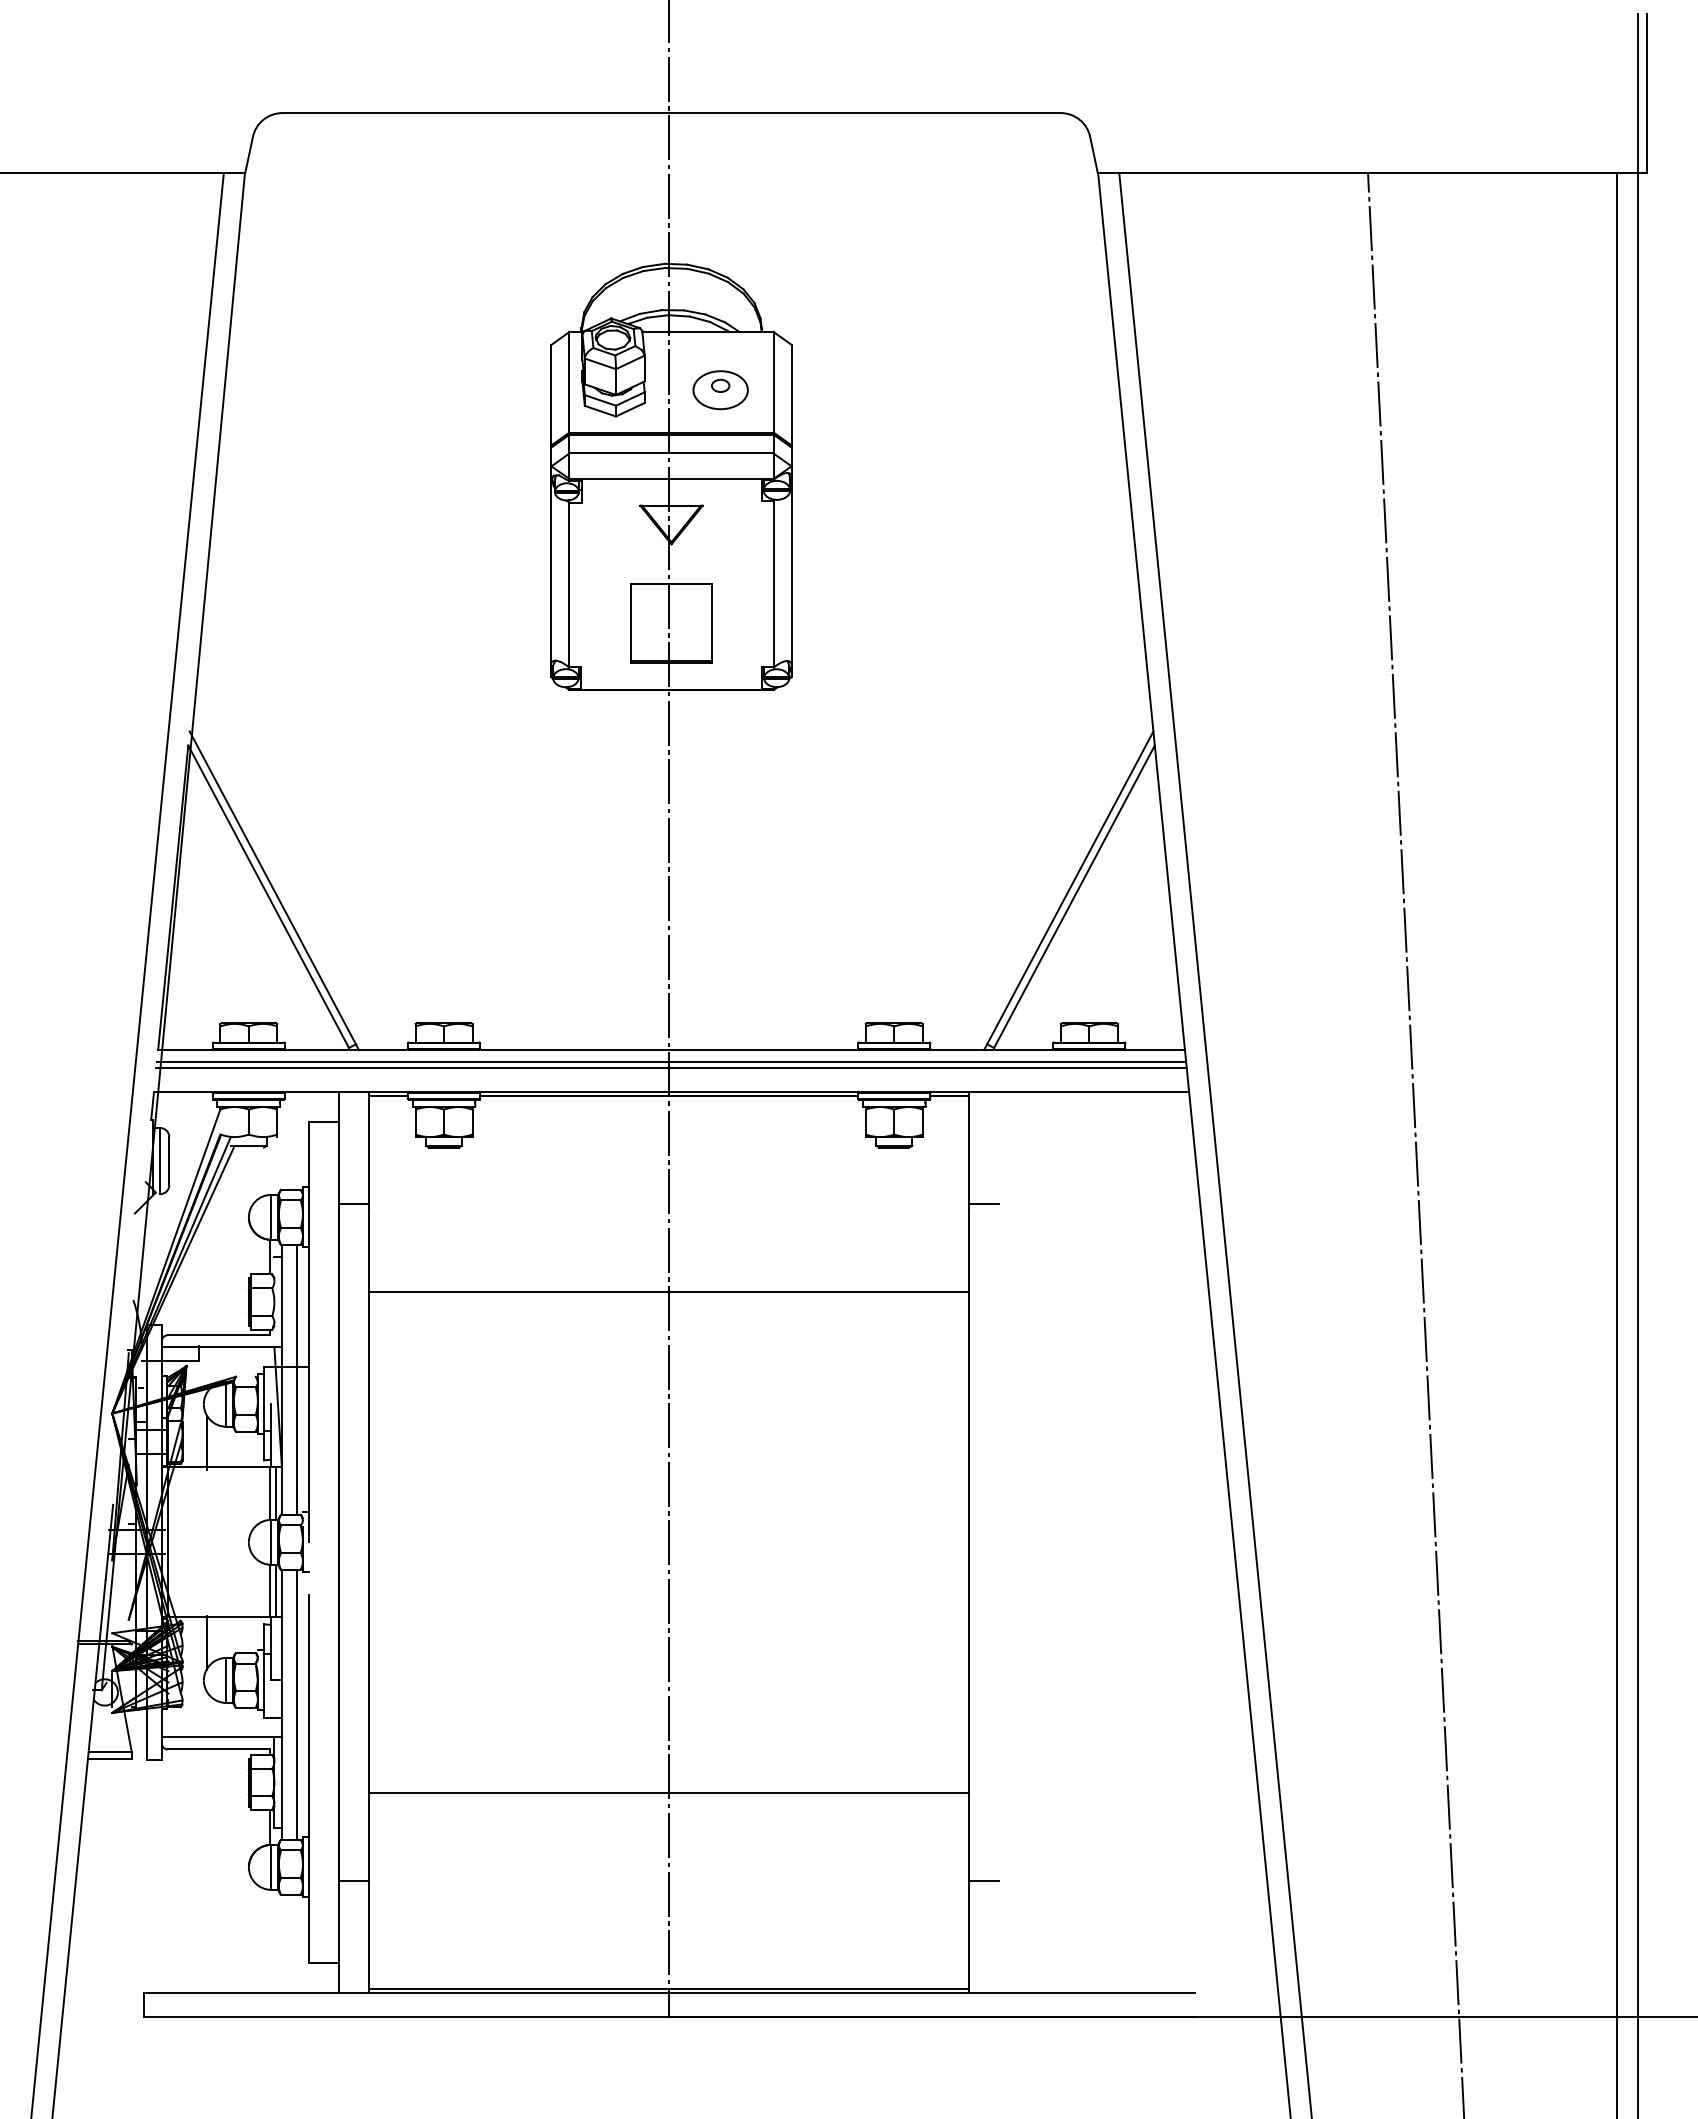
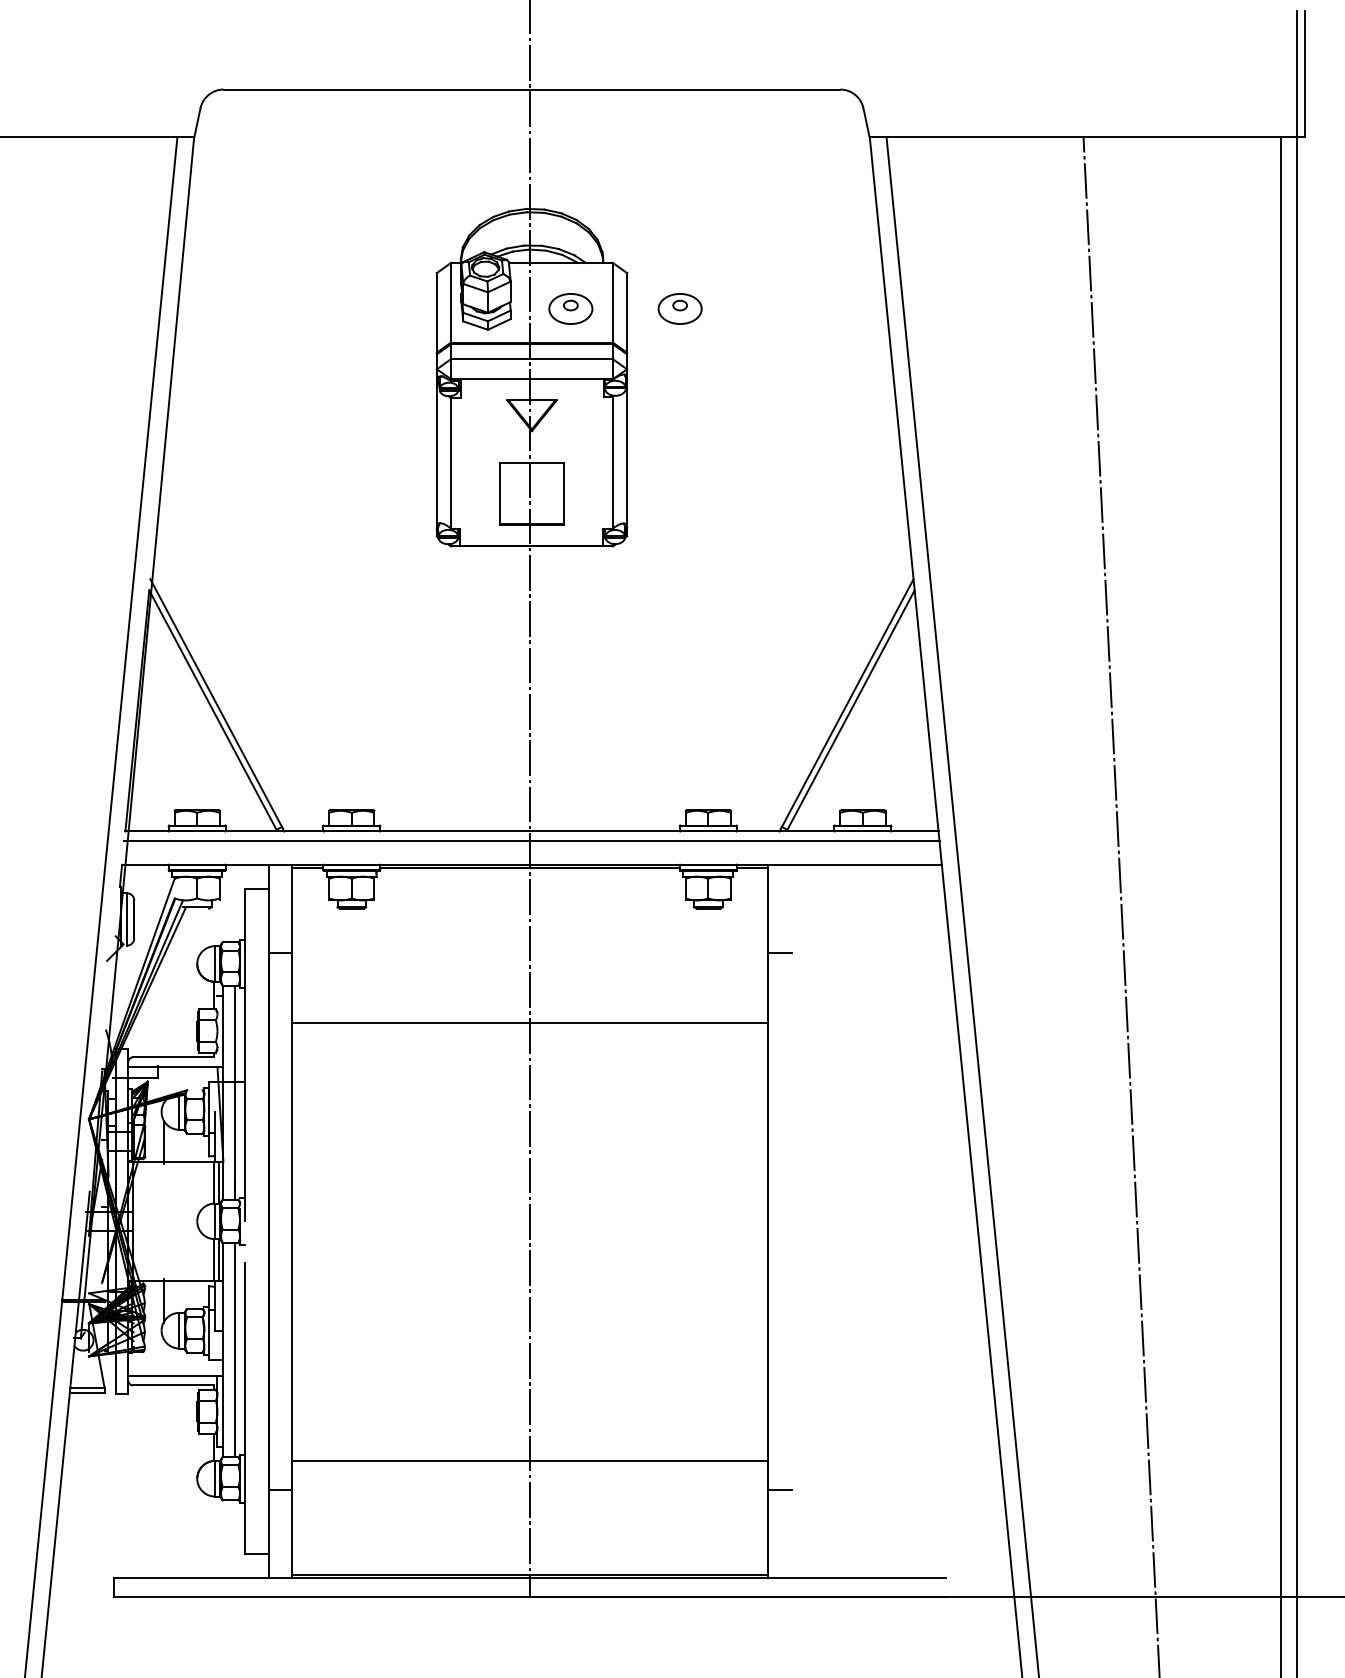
part: (858, 390) -> (680, 309), added
line: (671, 1068) -> (531, 846), removed
line: (668, 1792) -> (529, 1460), moved

